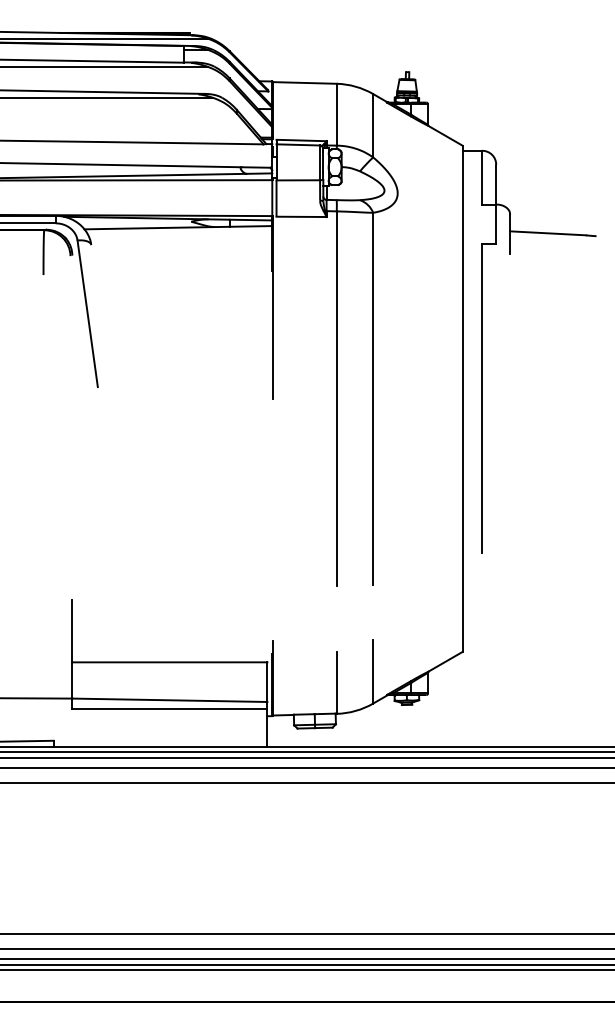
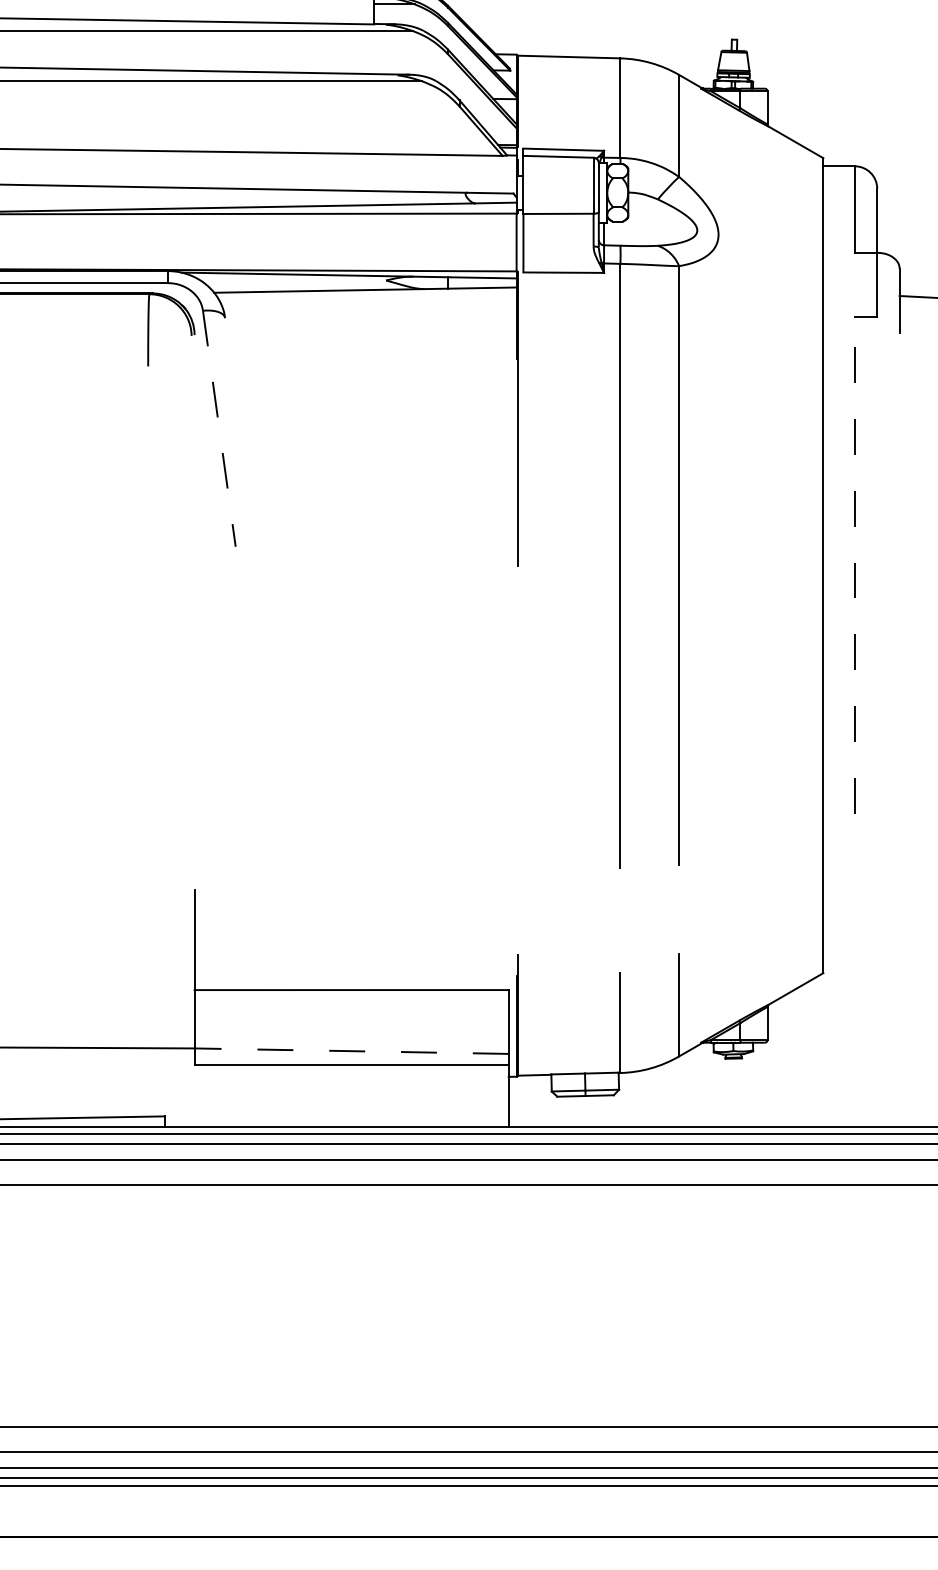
line: (87, 313) -> (219, 428), solid -> dashed
line: (482, 398) -> (855, 565), solid -> dashed
line: (169, 700) -> (351, 1051), solid -> dashed

